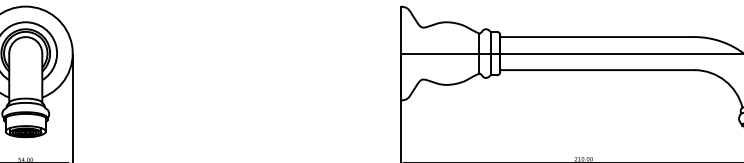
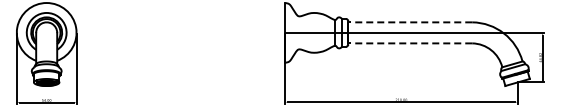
line: (598, 37) -> (410, 22), solid -> dashed
line: (598, 70) -> (410, 43), solid -> dashed

